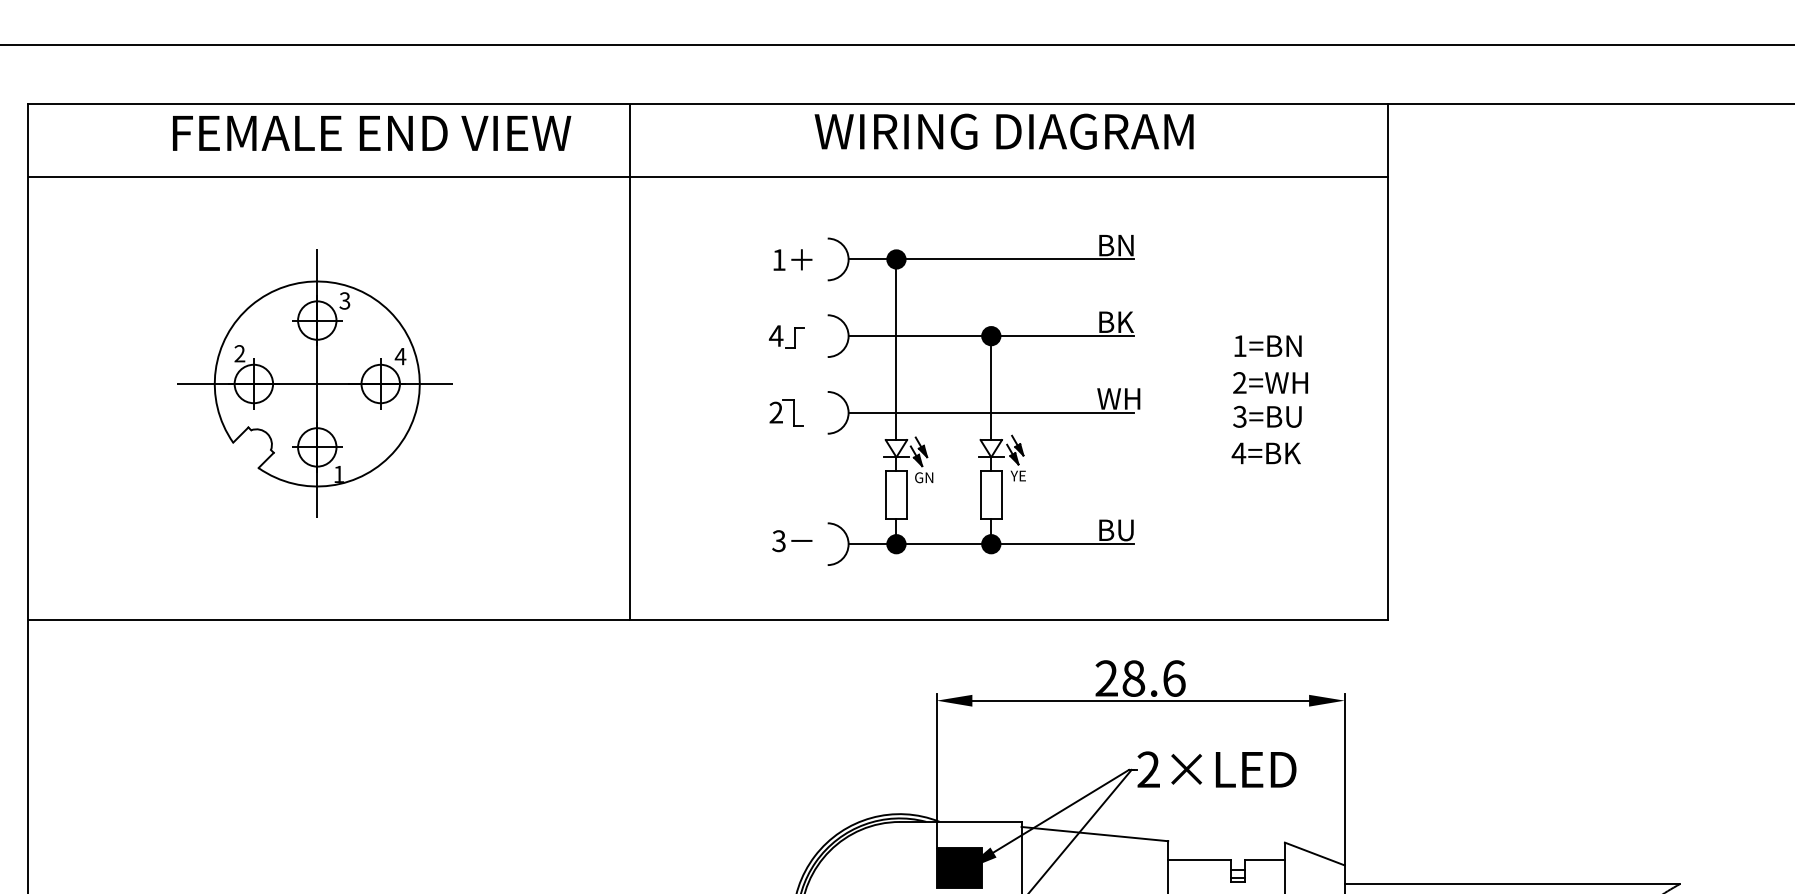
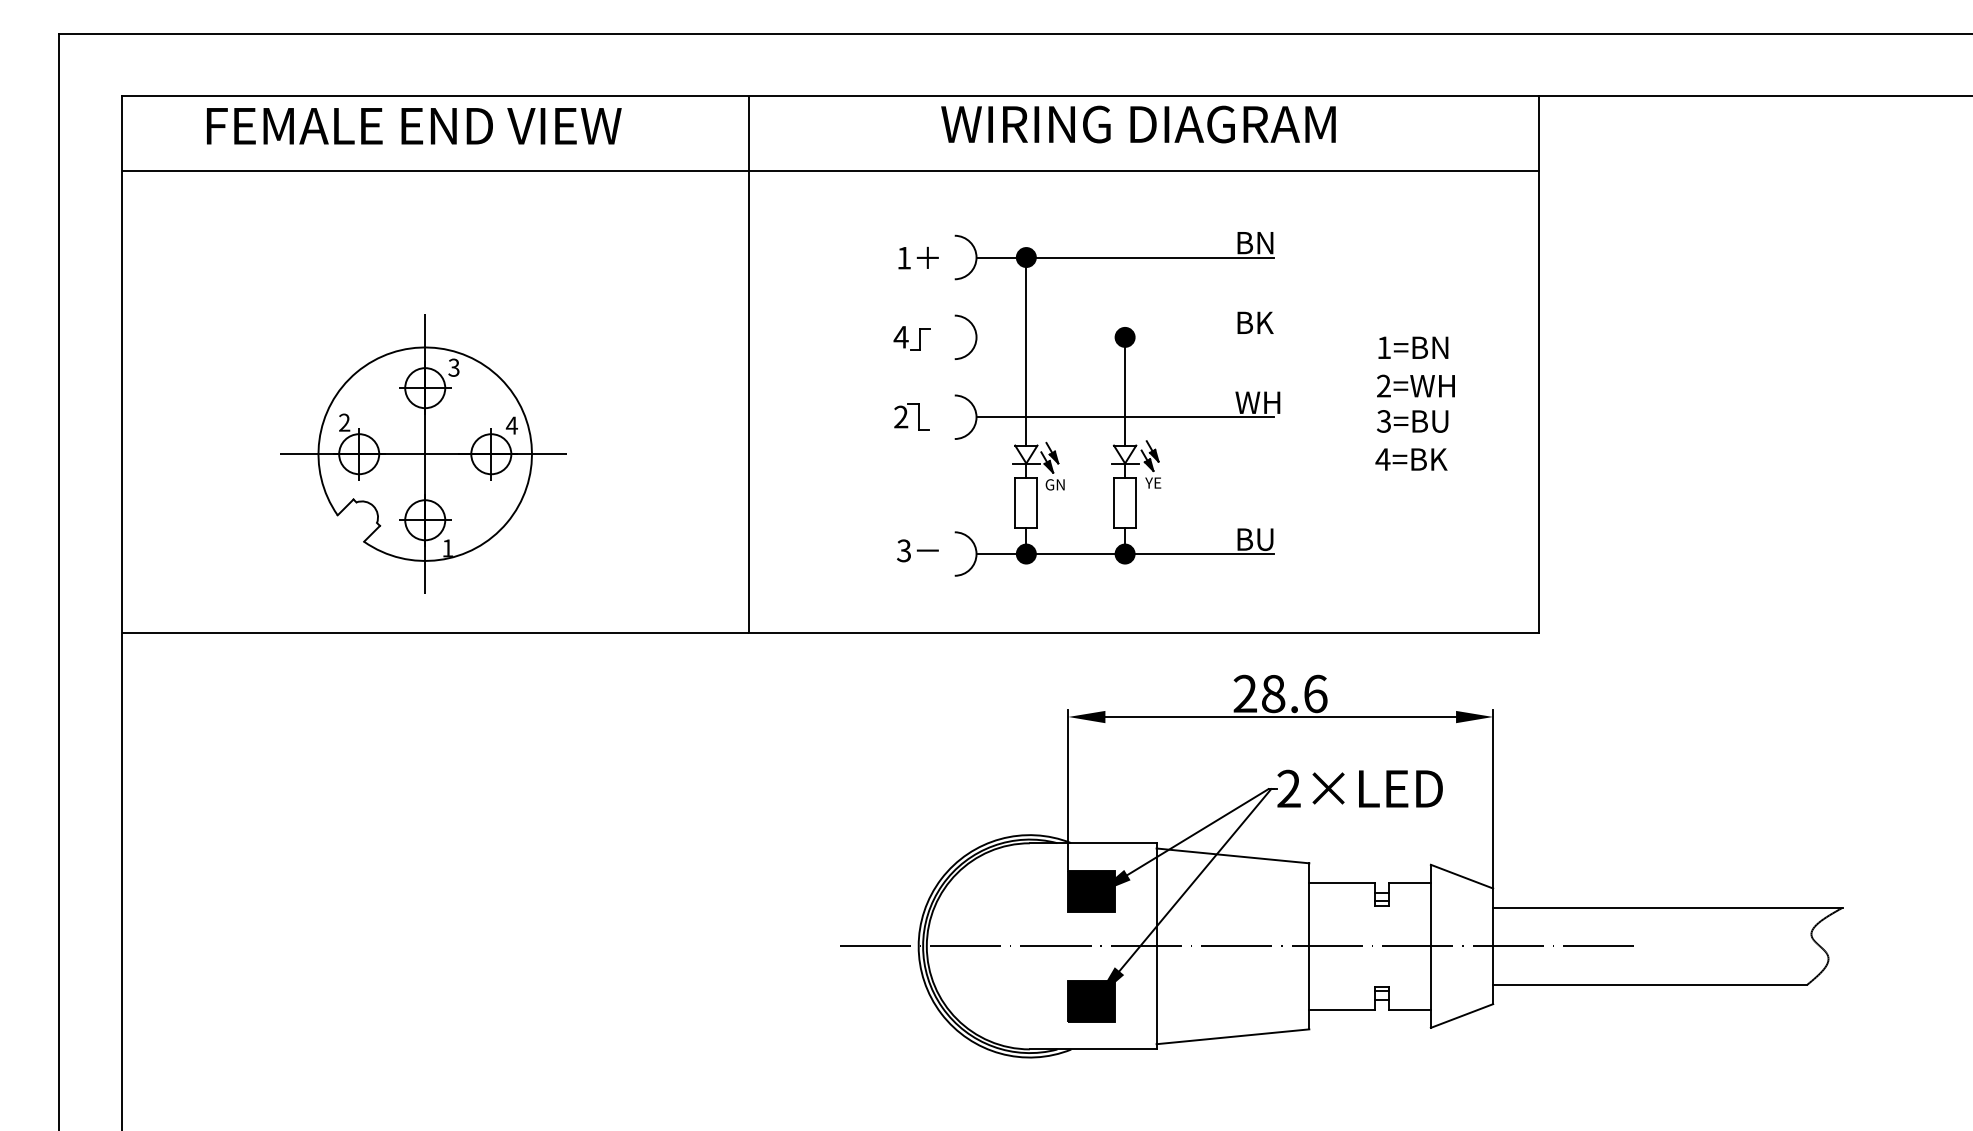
text: (372, 133) -> (414, 126), moved
line: (990, 336) -> (1124, 337), removed
part: (315, 383) -> (423, 453), moved

